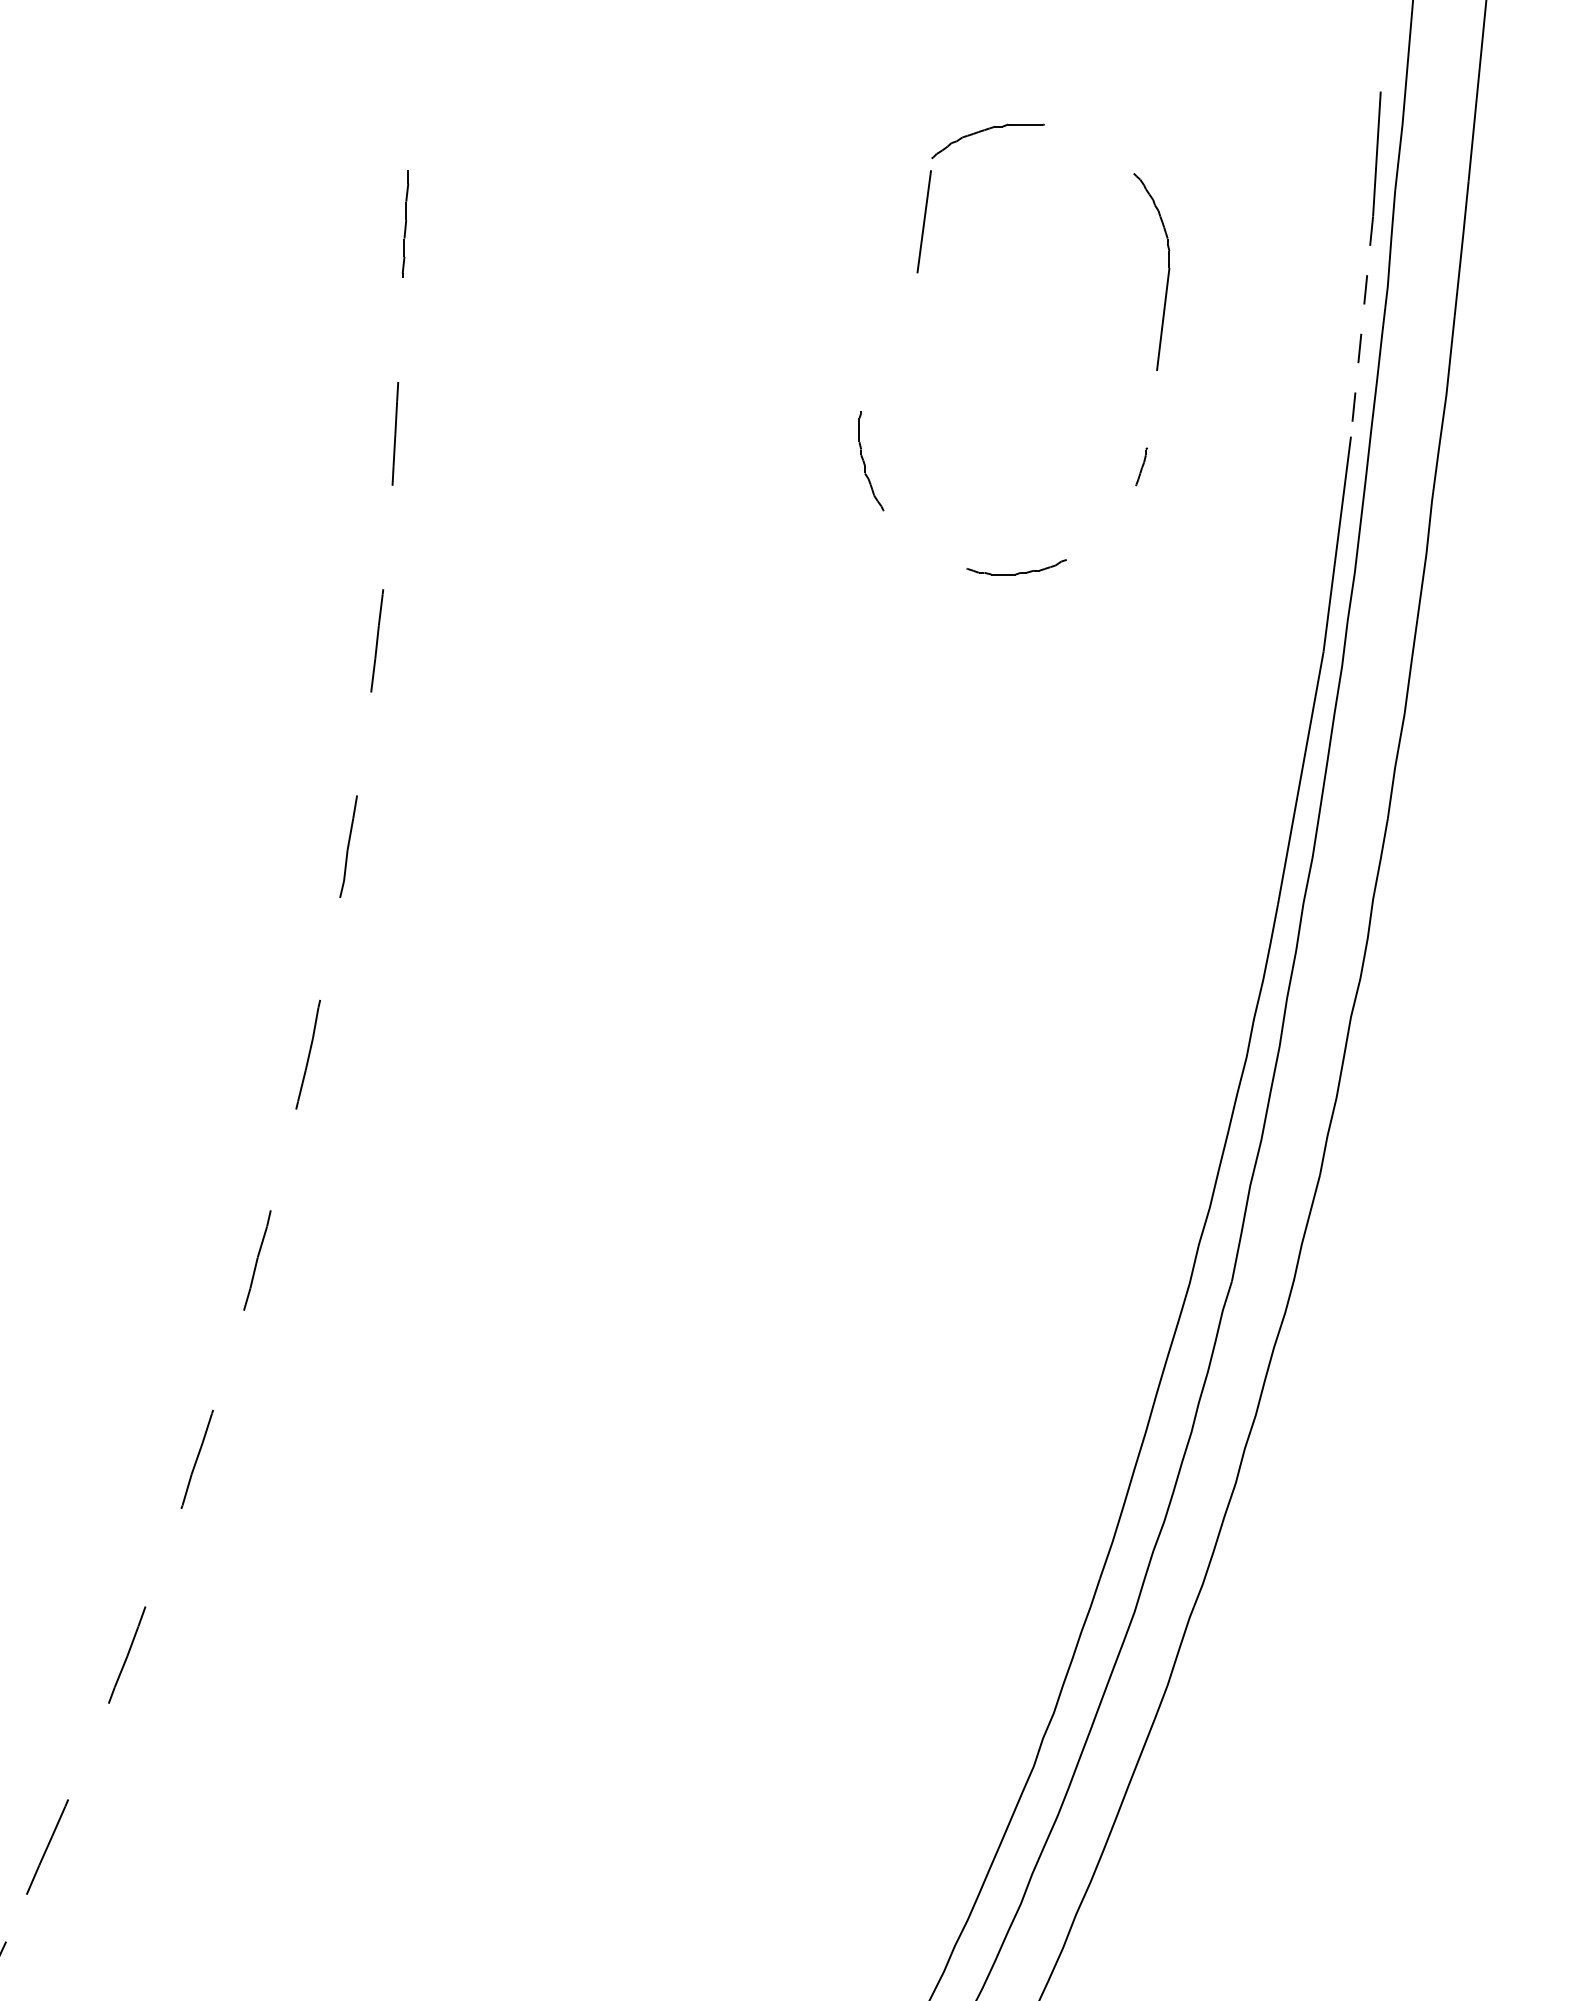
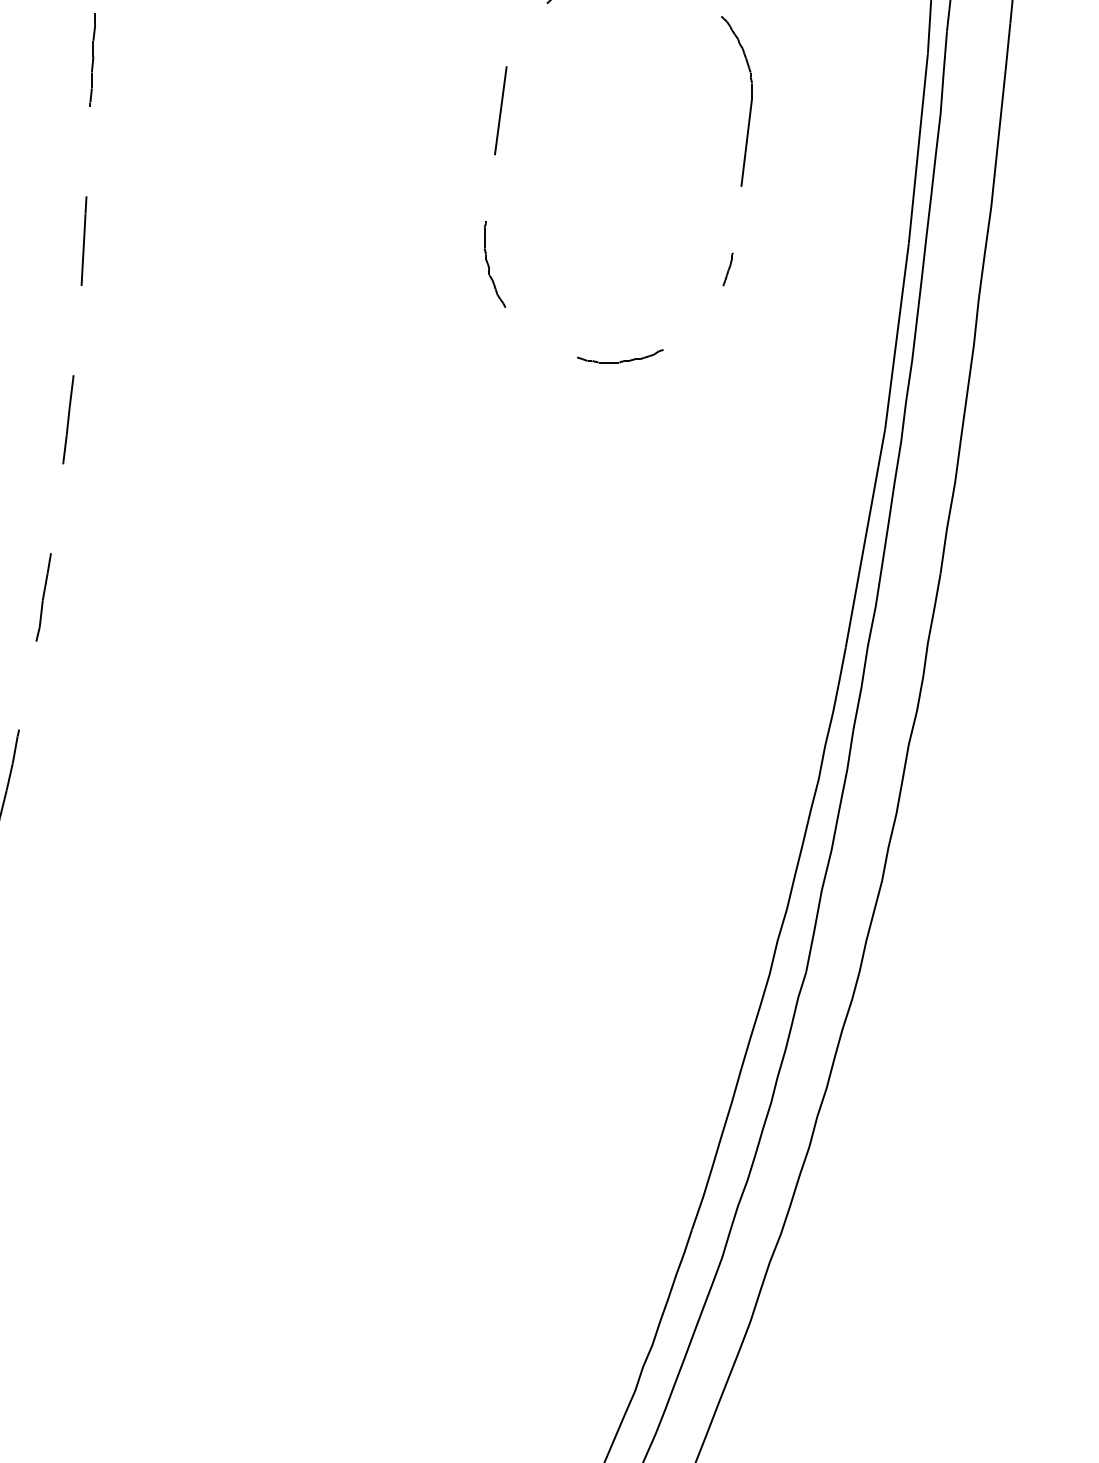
line: (923, 221) -> (500, 110), moved
line: (1362, 326) -> (918, 148), dashed -> solid

